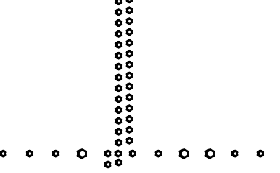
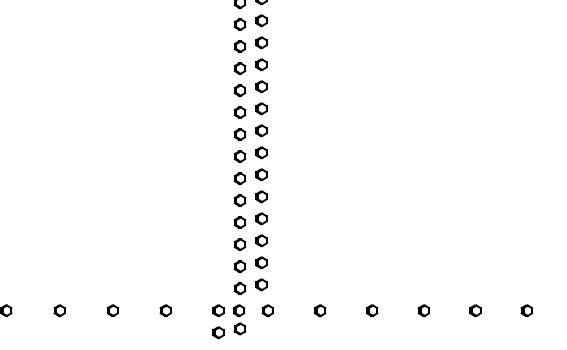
part: (81, 153) -> (165, 310), size x0.62
part: (183, 153) -> (371, 310), size x0.62
part: (208, 153) -> (422, 310), size x0.62

